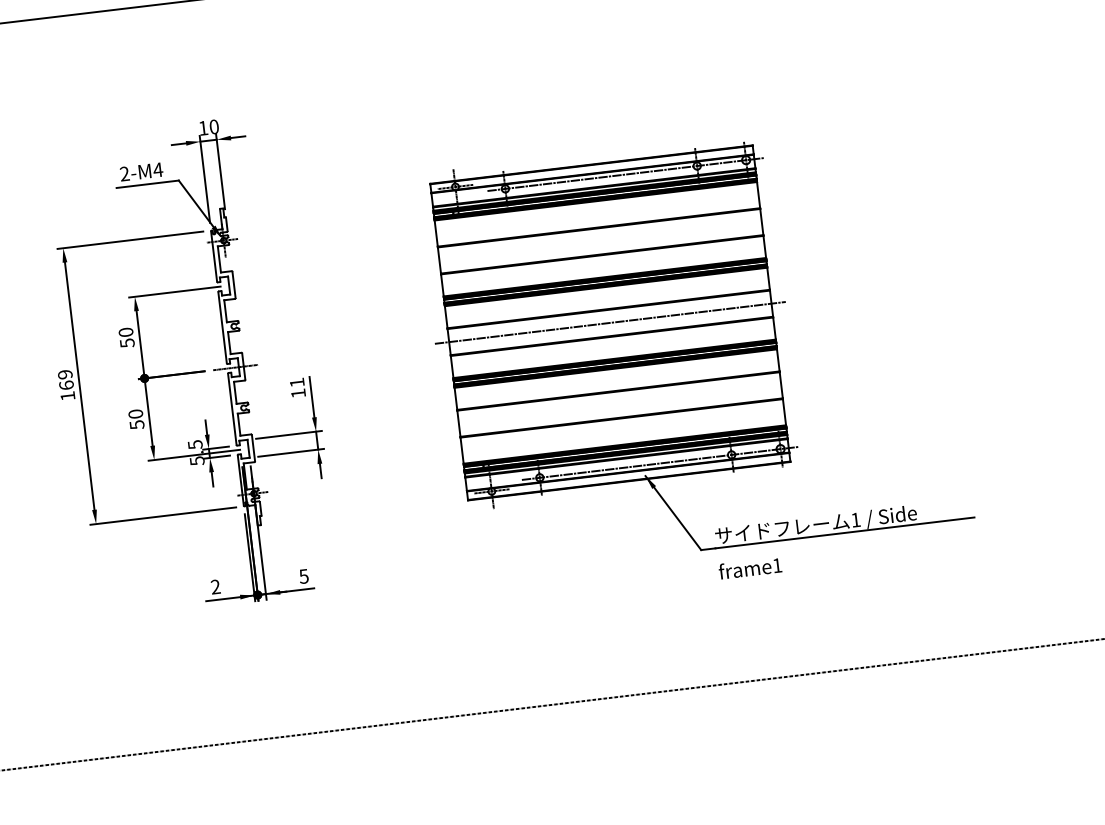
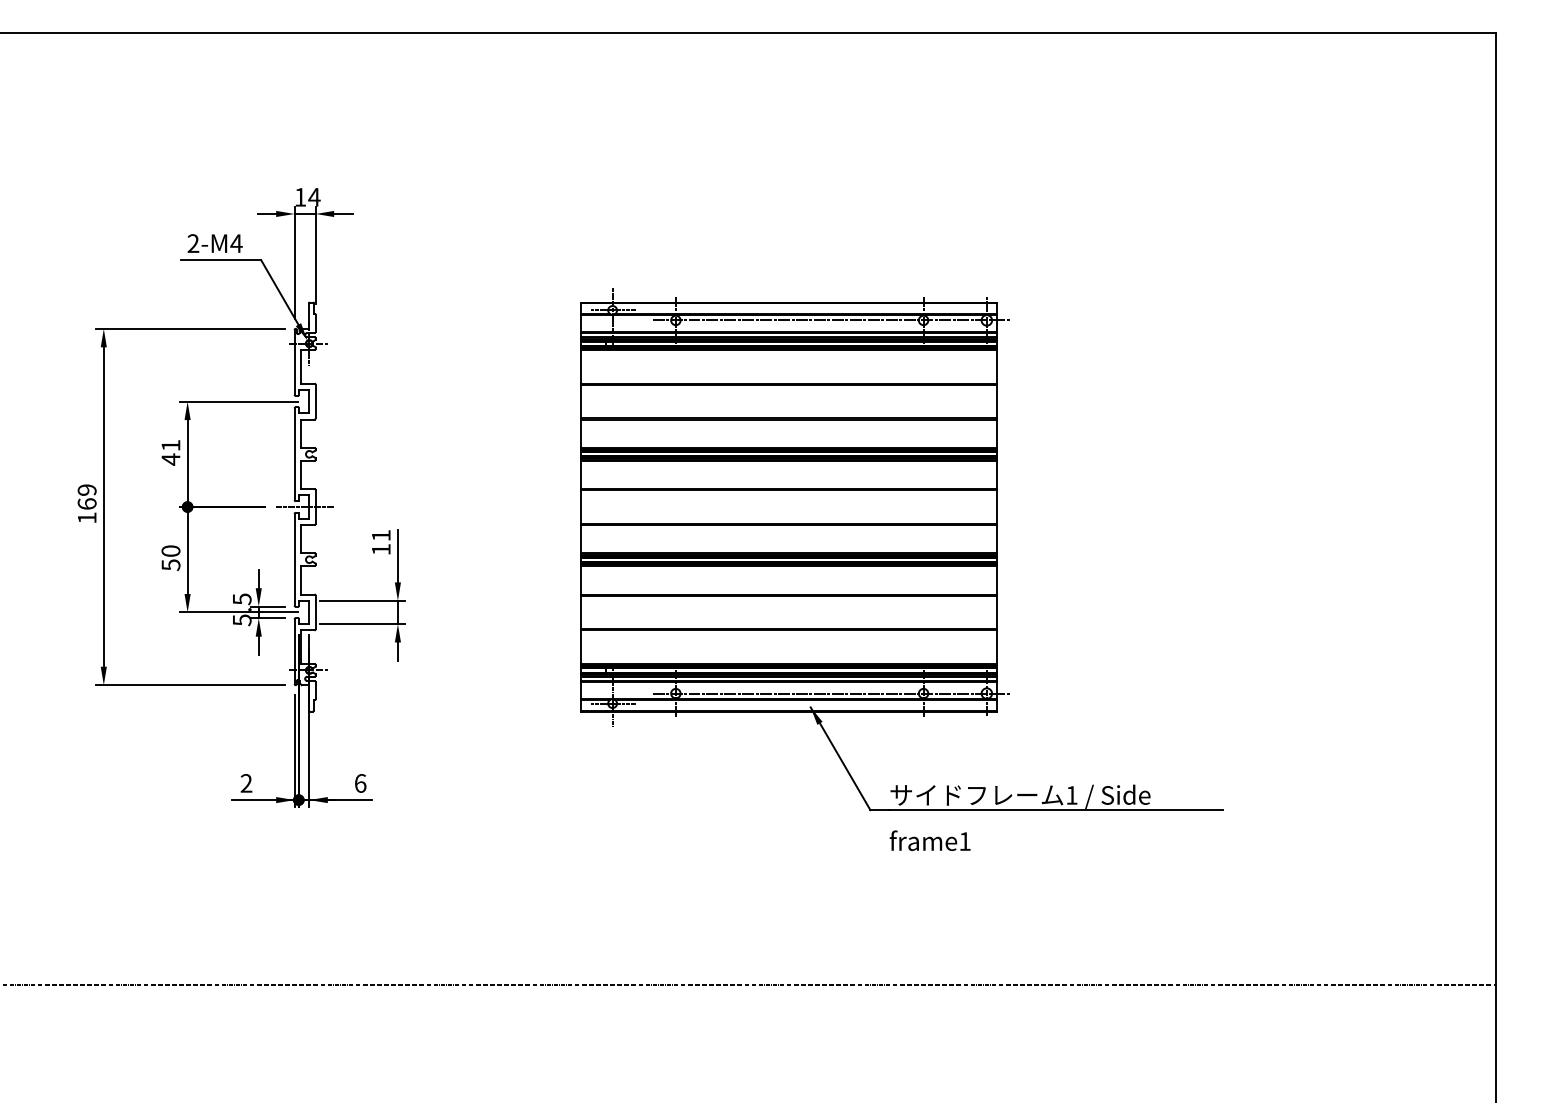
text: (214, 126) -> (314, 196), 10 -> 14
line: (609, 323) -> (788, 507), removed
text: (126, 337) -> (170, 452), 50 -> 41
text: (303, 576) -> (360, 783), 5 -> 6

